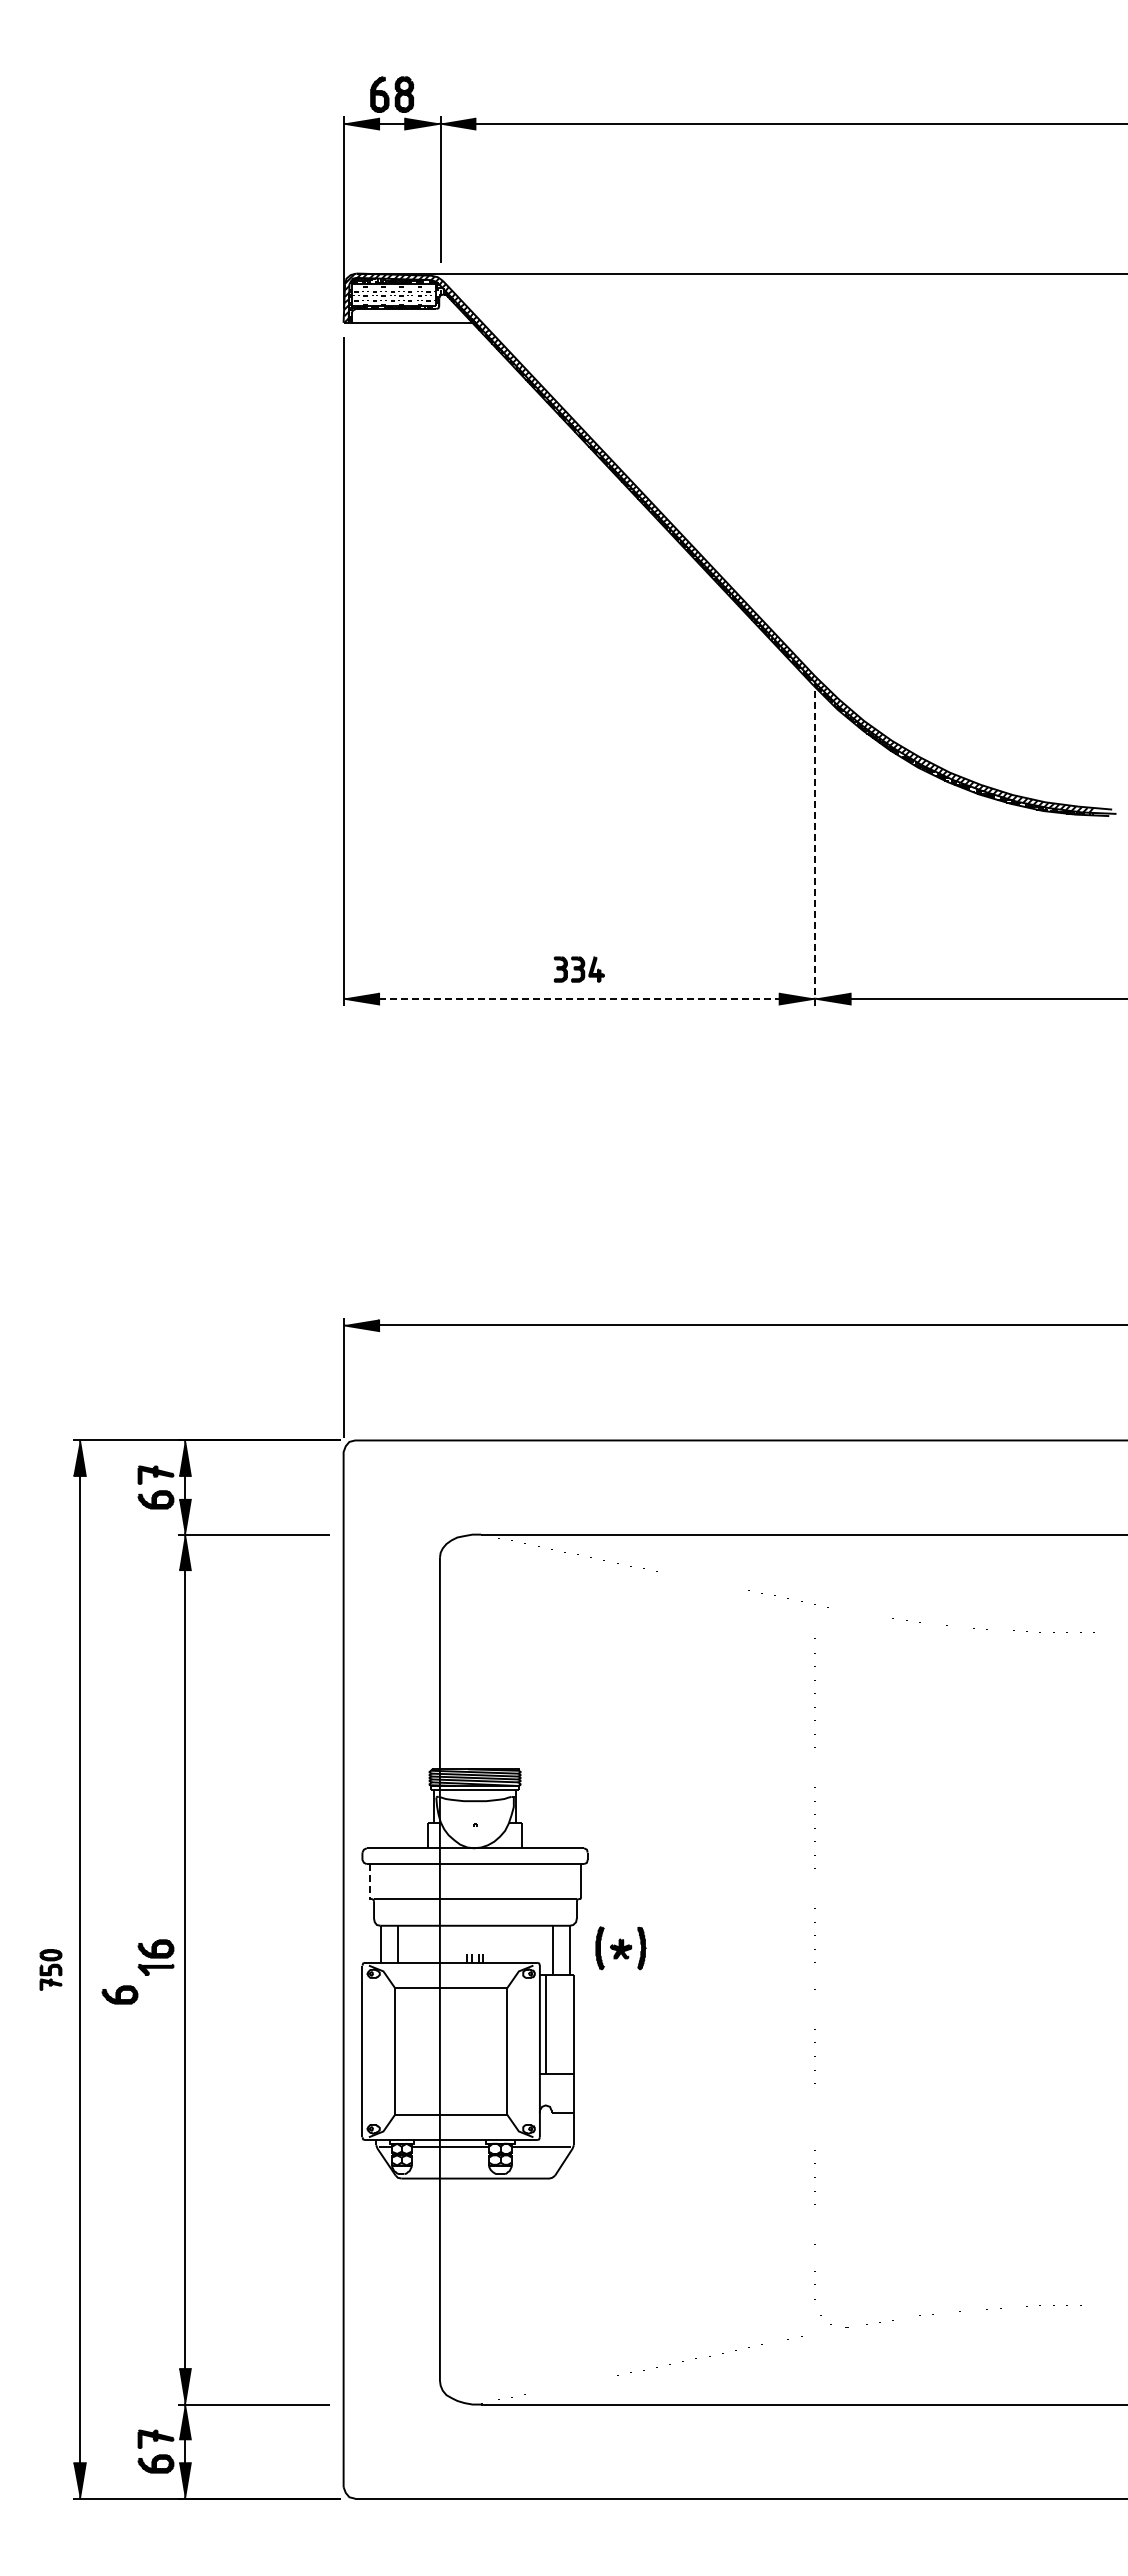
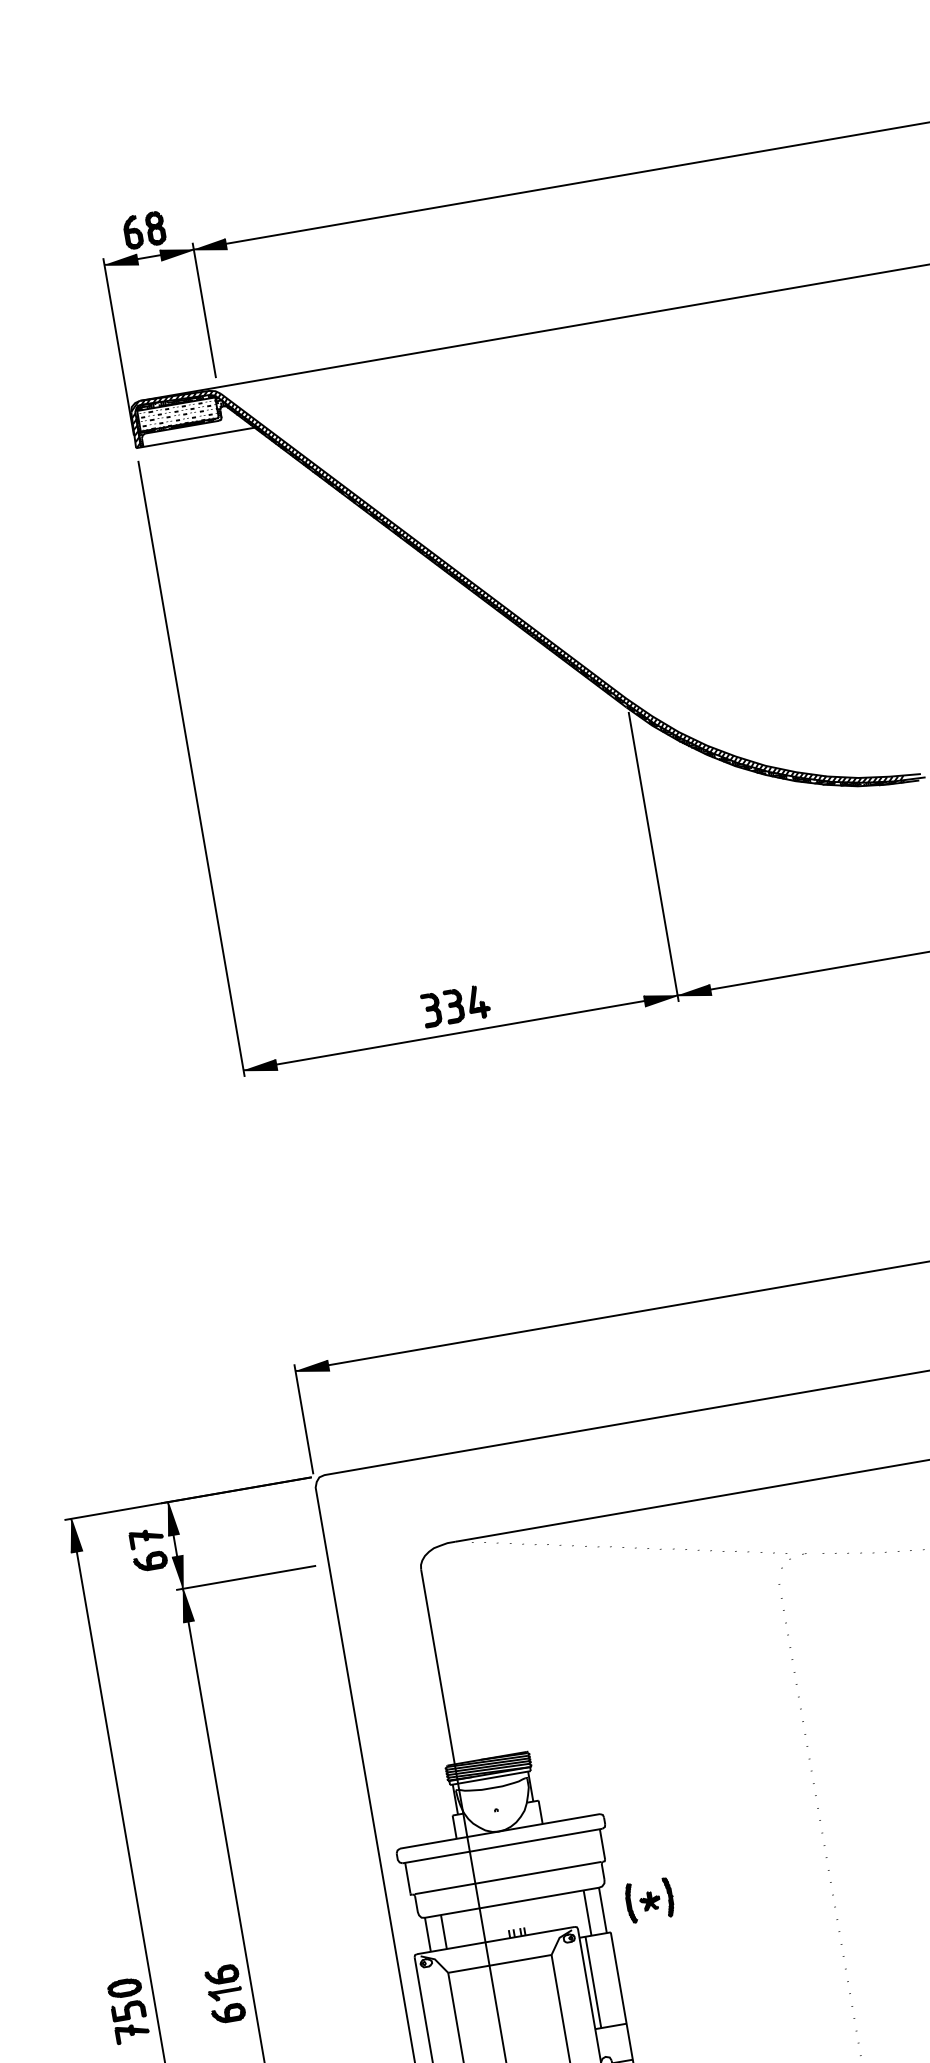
line: (815, 848) -> (654, 857), dashed -> solid
part: (579, 969) -> (456, 1005), size x1.43
line: (579, 998) -> (460, 1032), dashed -> solid
line: (369, 1880) -> (407, 1877), dashed -> solid
part: (50, 1969) -> (128, 2010), size x1.67
part: (119, 1994) -> (228, 2013), moved

